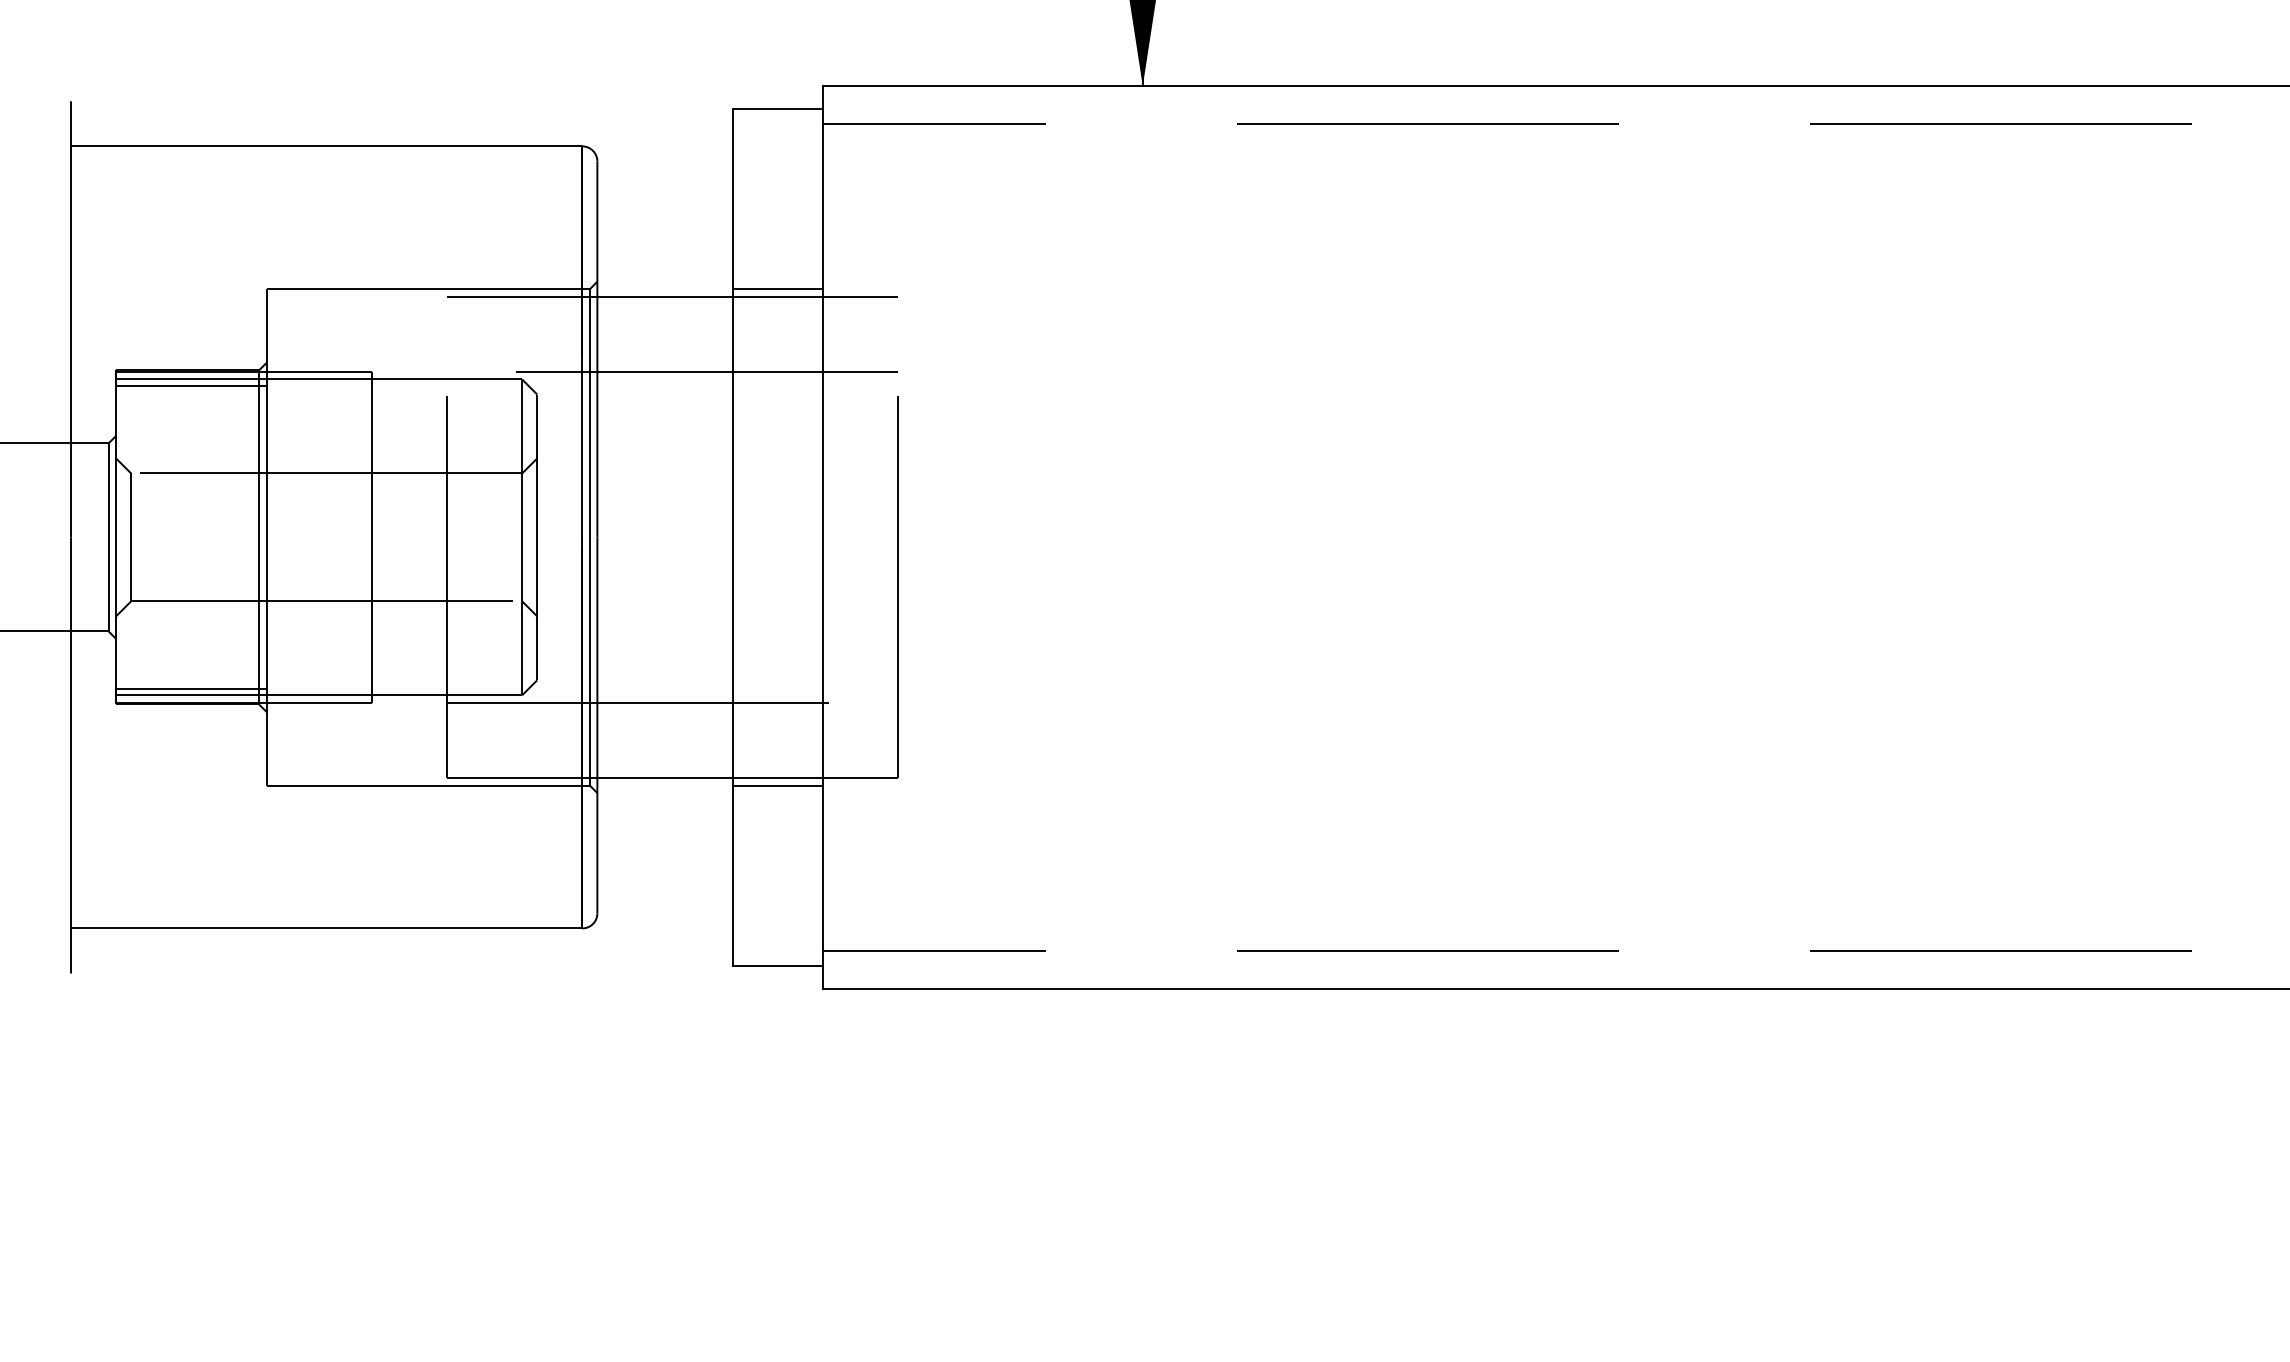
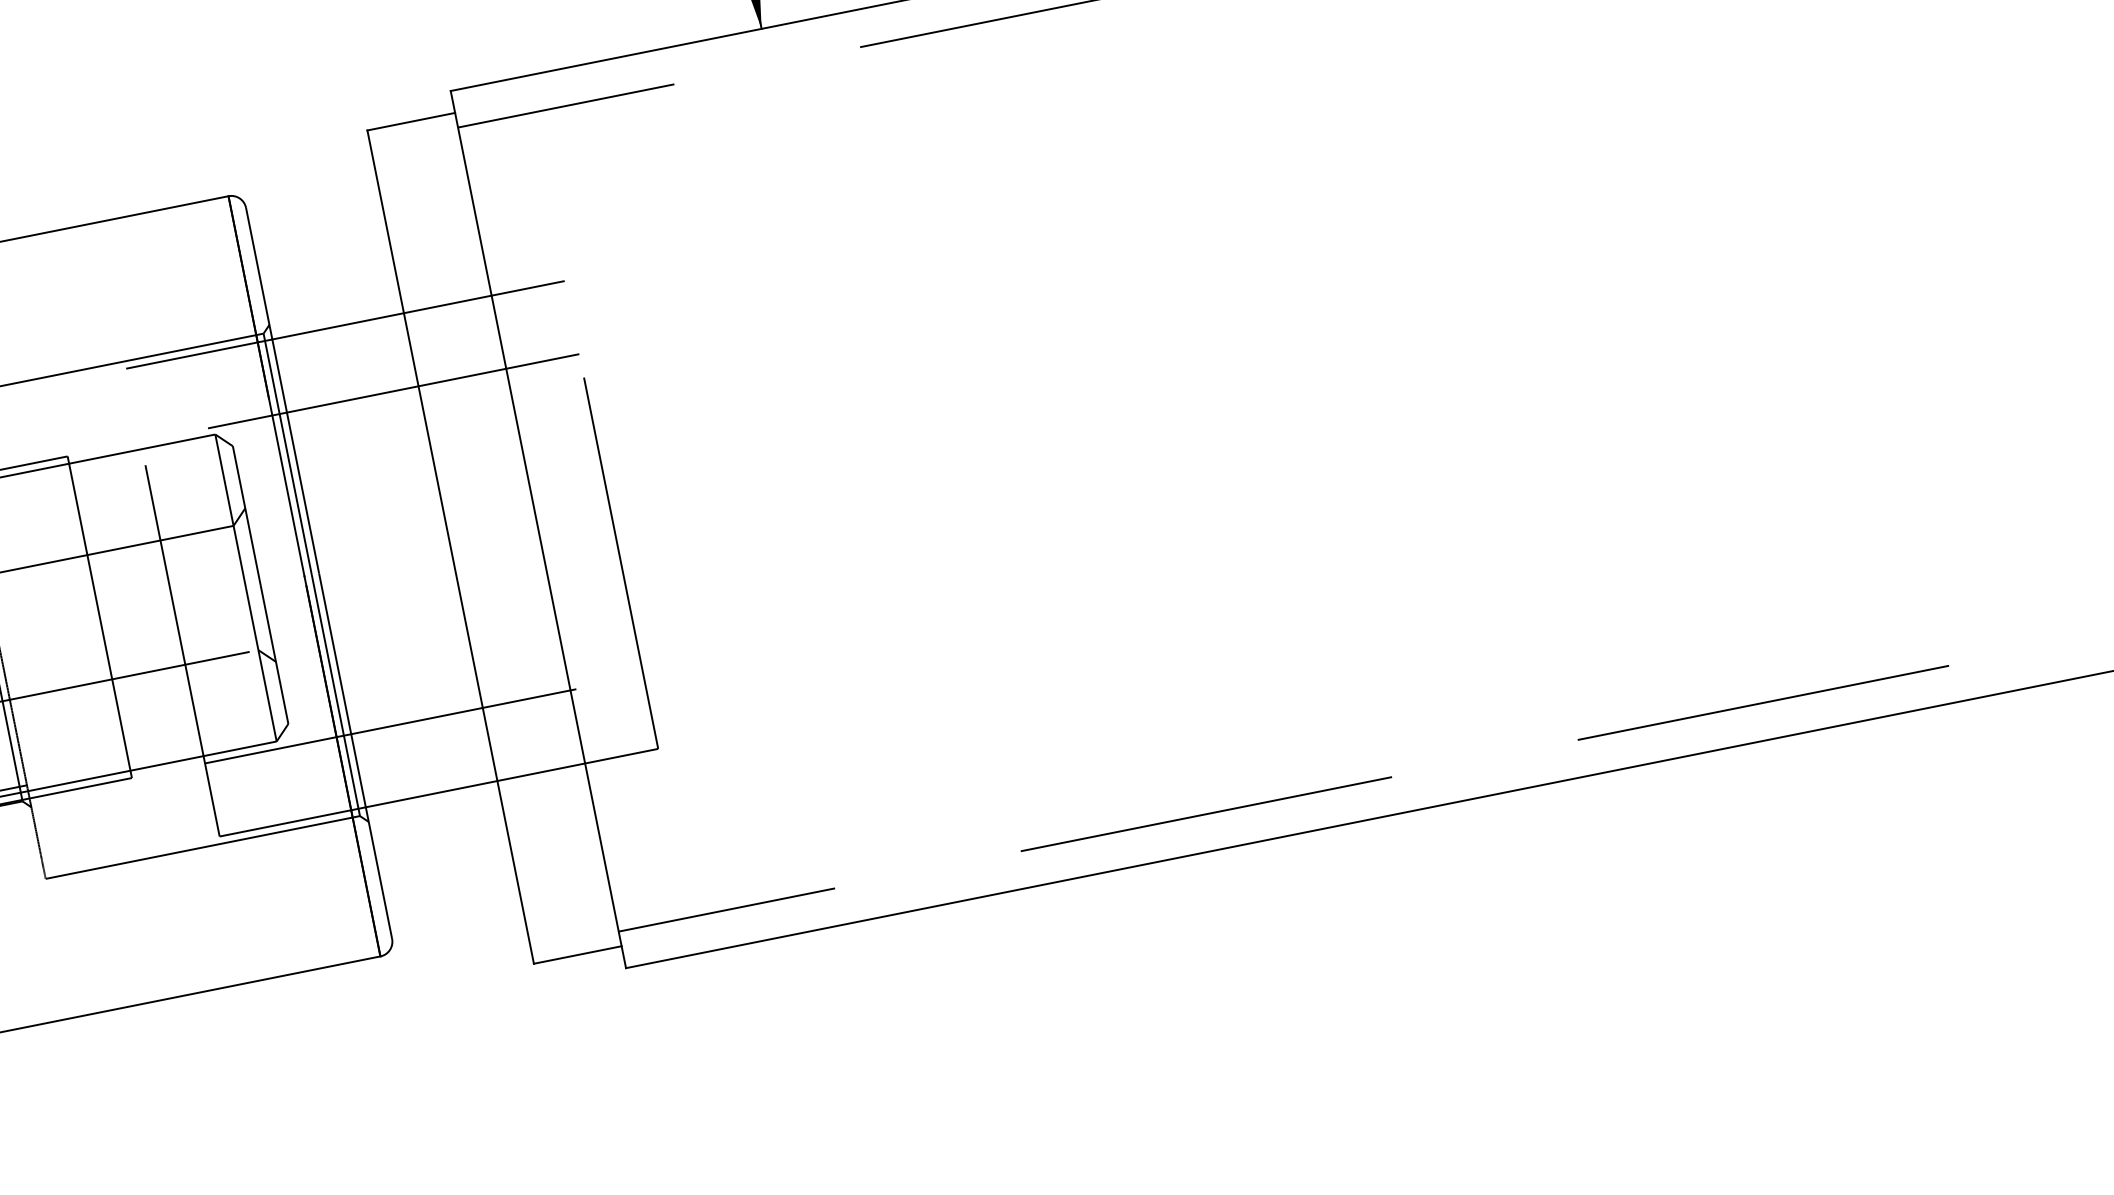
line: (777, 289) -> (446, 297), removed
line: (777, 785) -> (542, 779), removed

